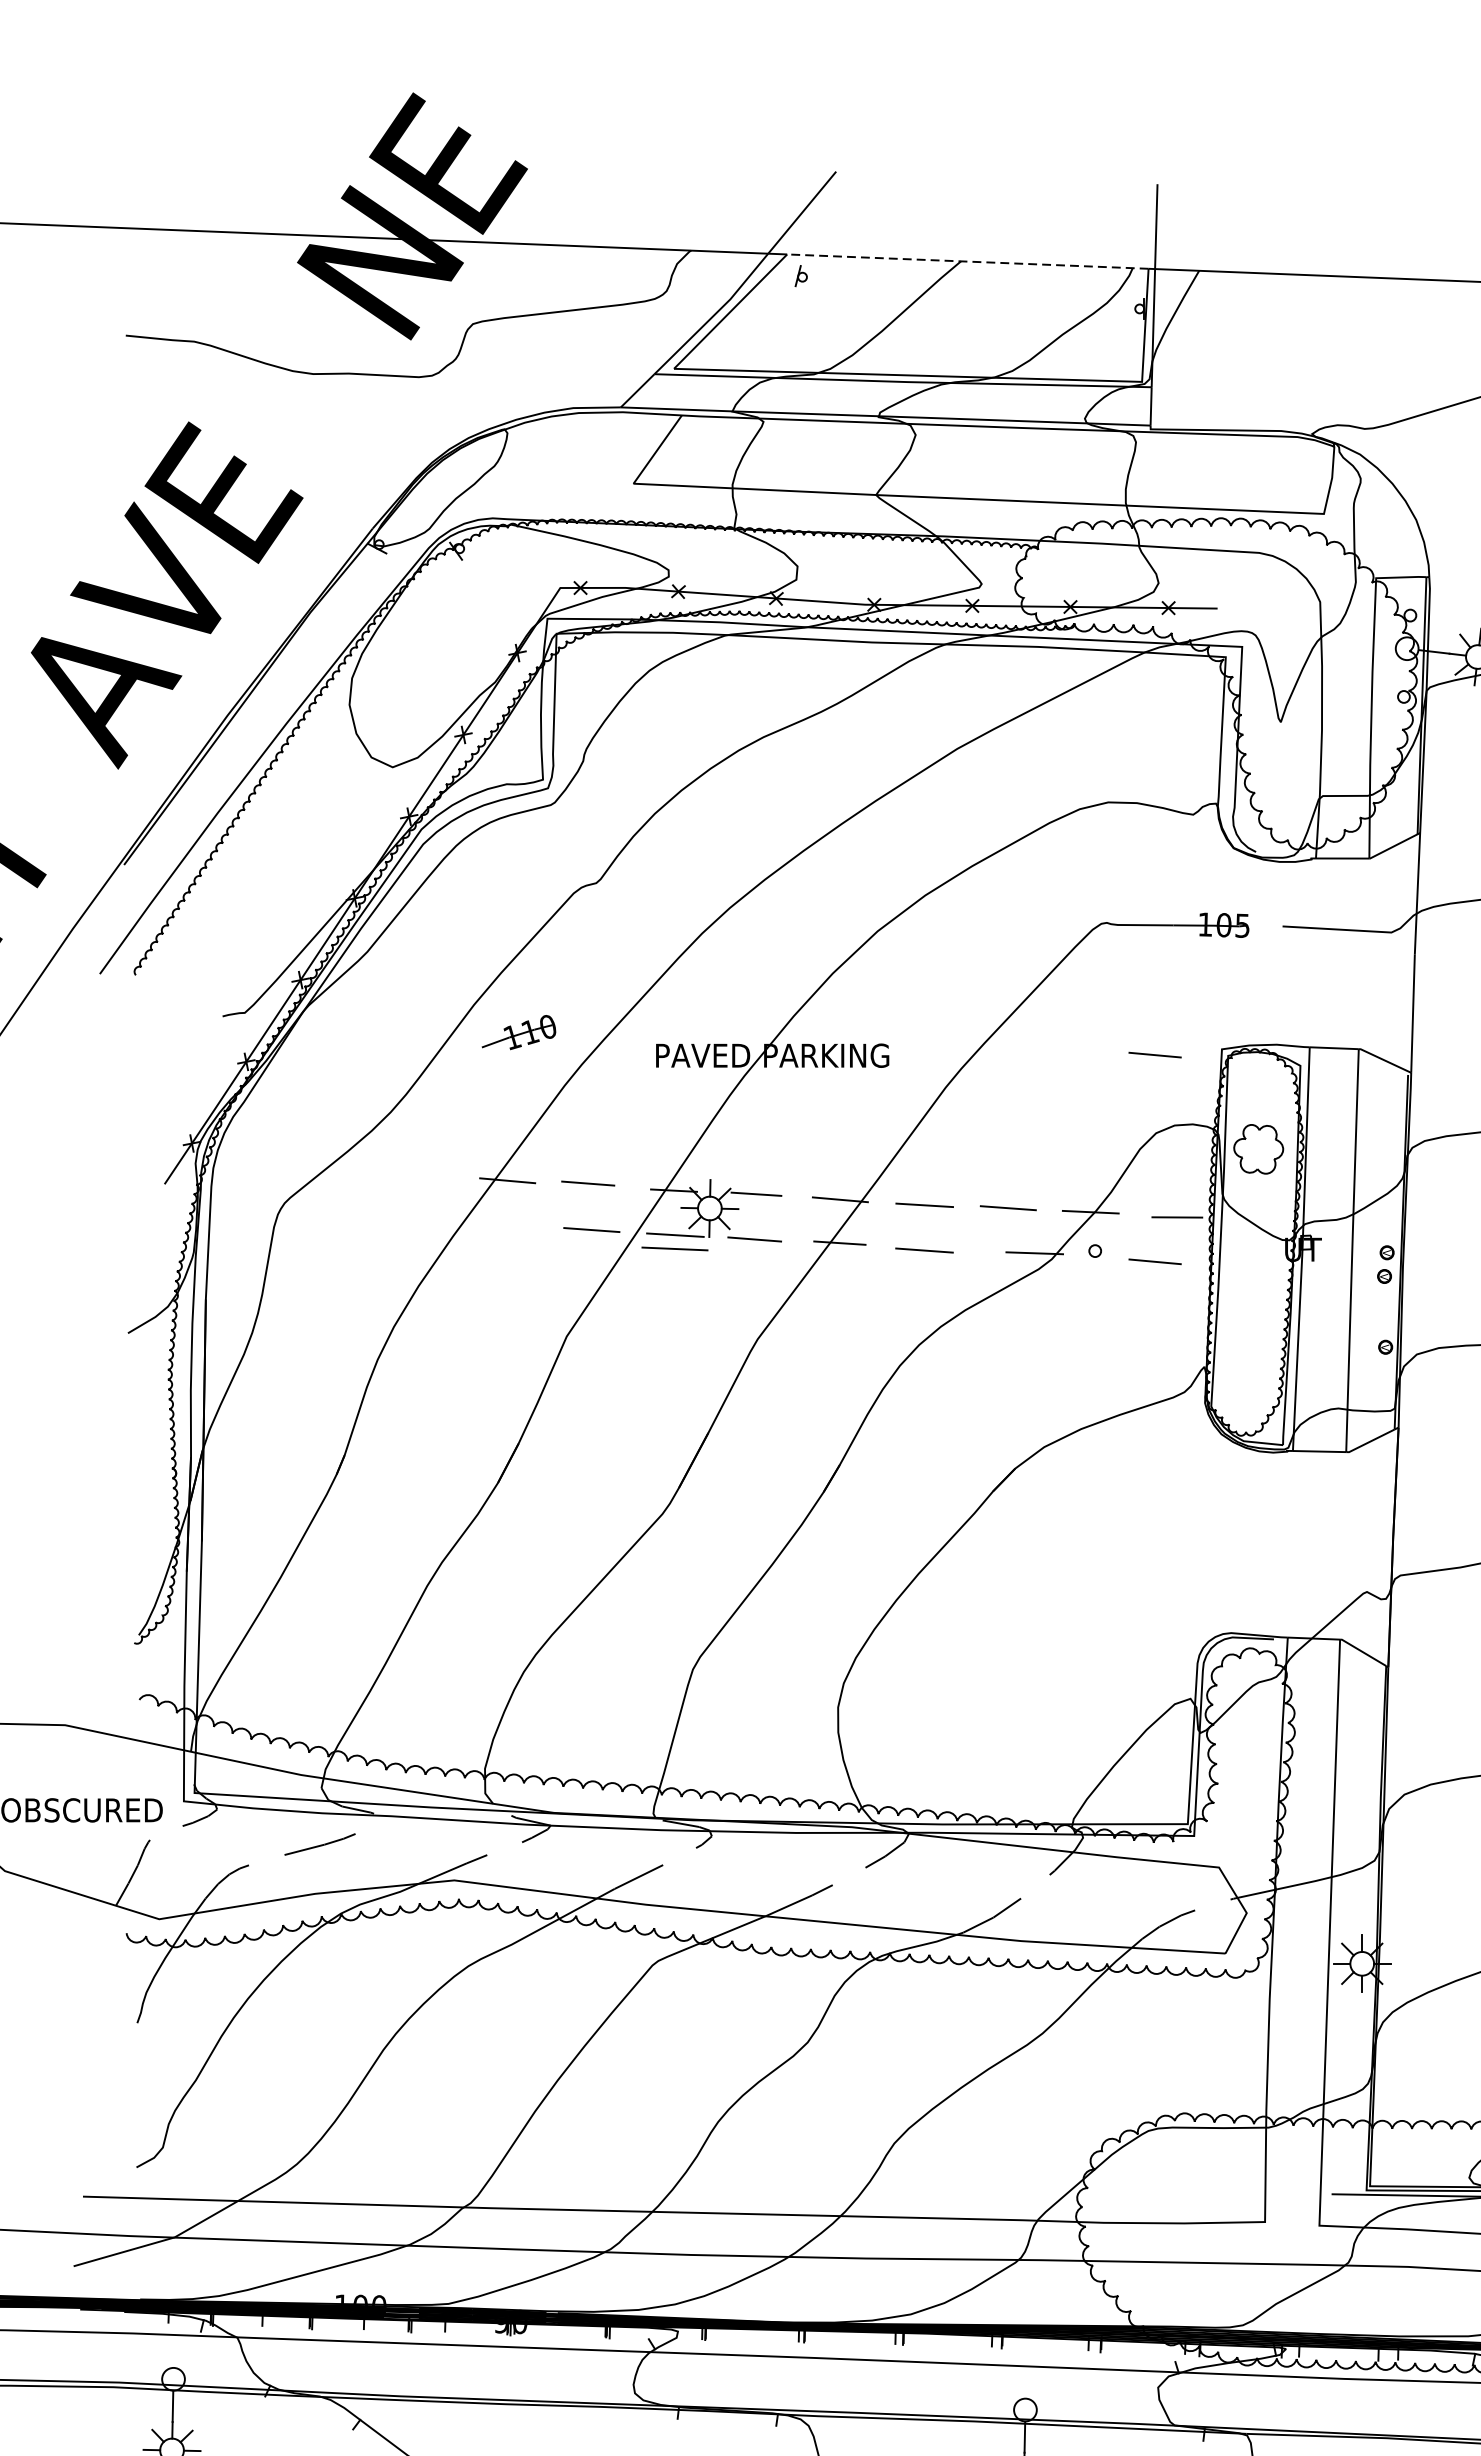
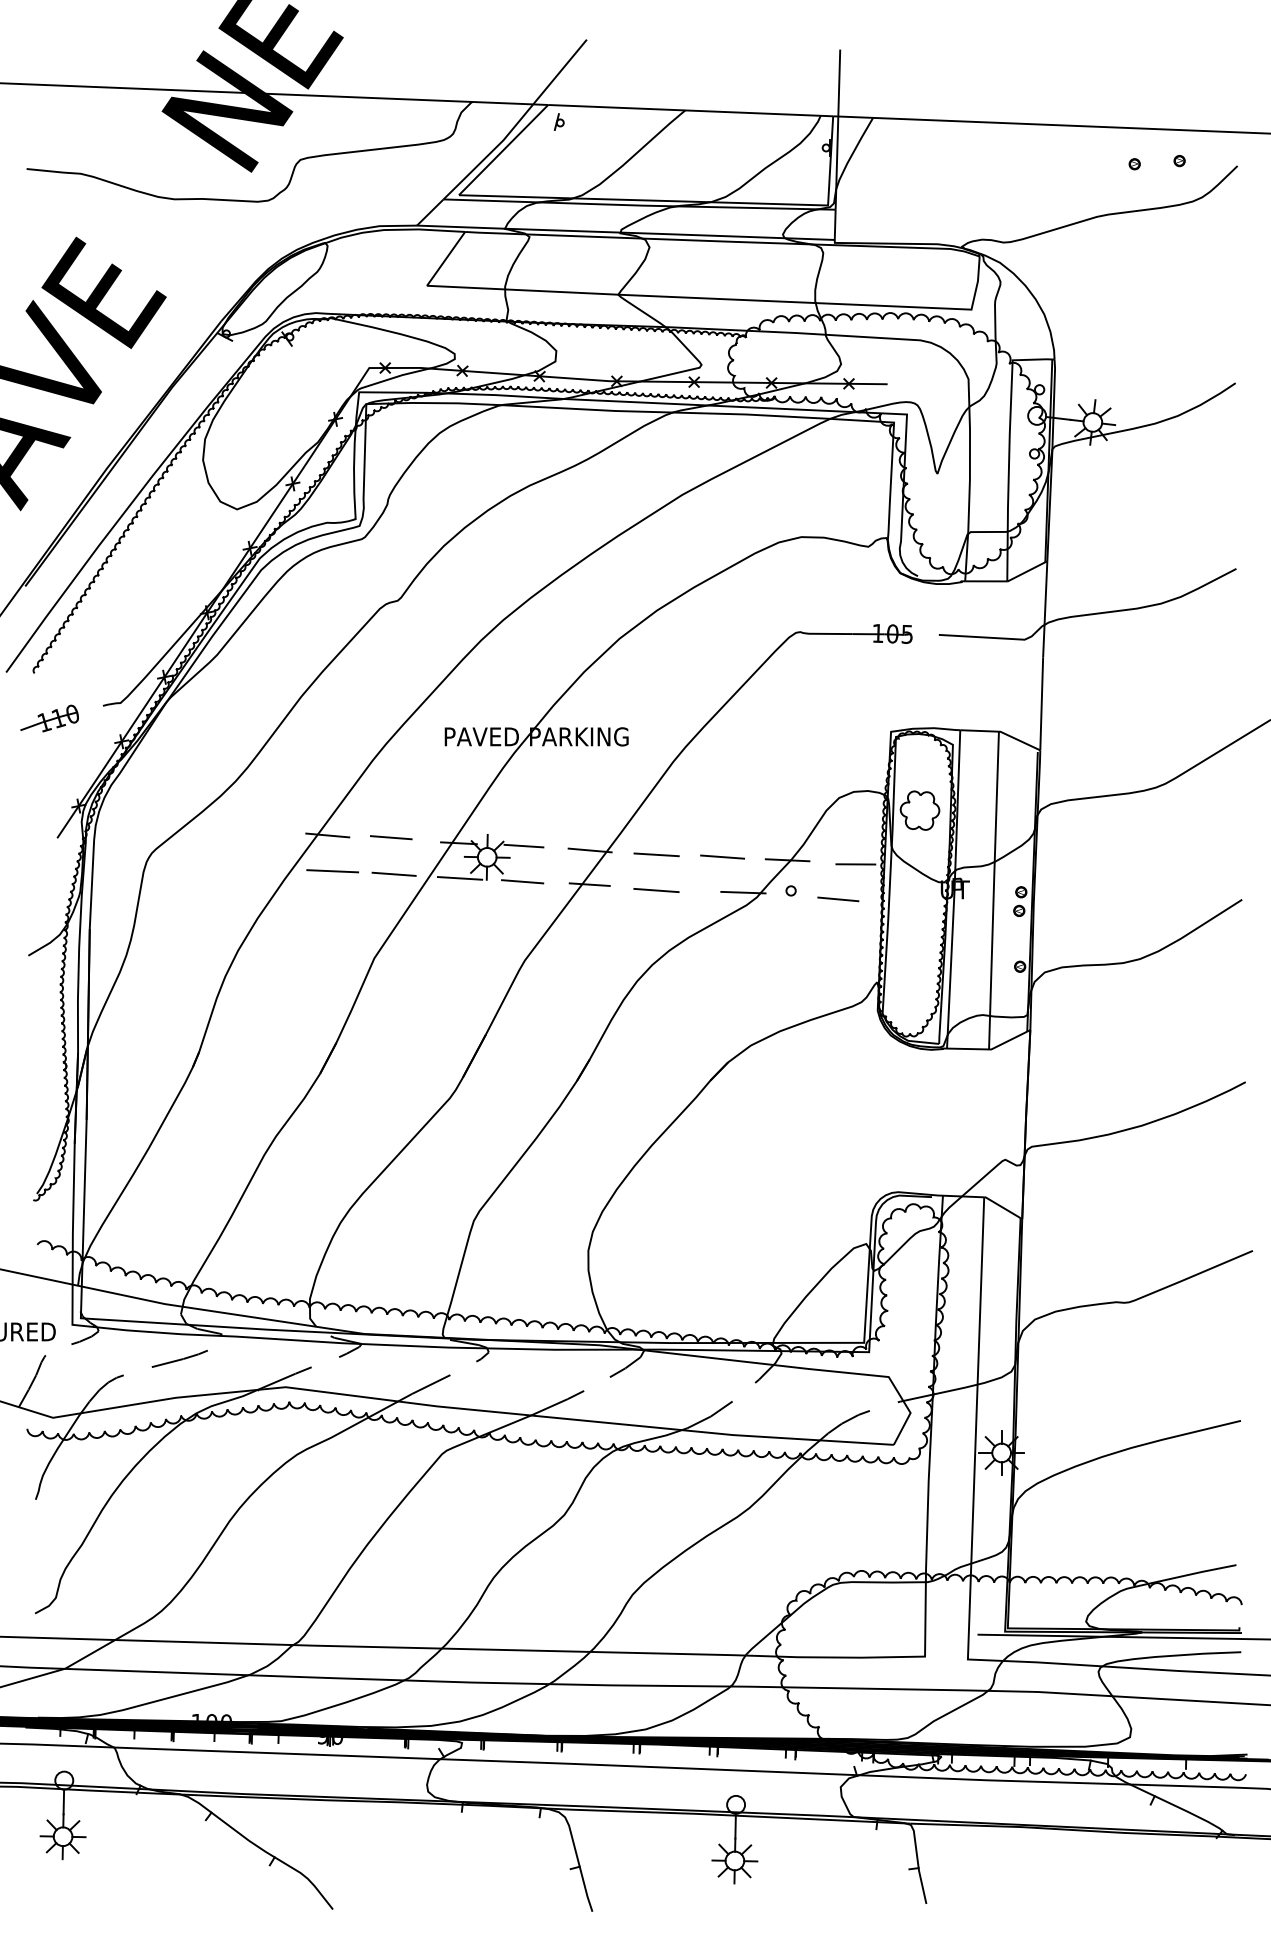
line: (967, 261) -> (690, 110), dashed -> solid
part: (518, 1032) -> (49, 718), moved
line: (1155, 1055) -> (838, 736), removed
line: (674, 1249) -> (332, 871), moved

